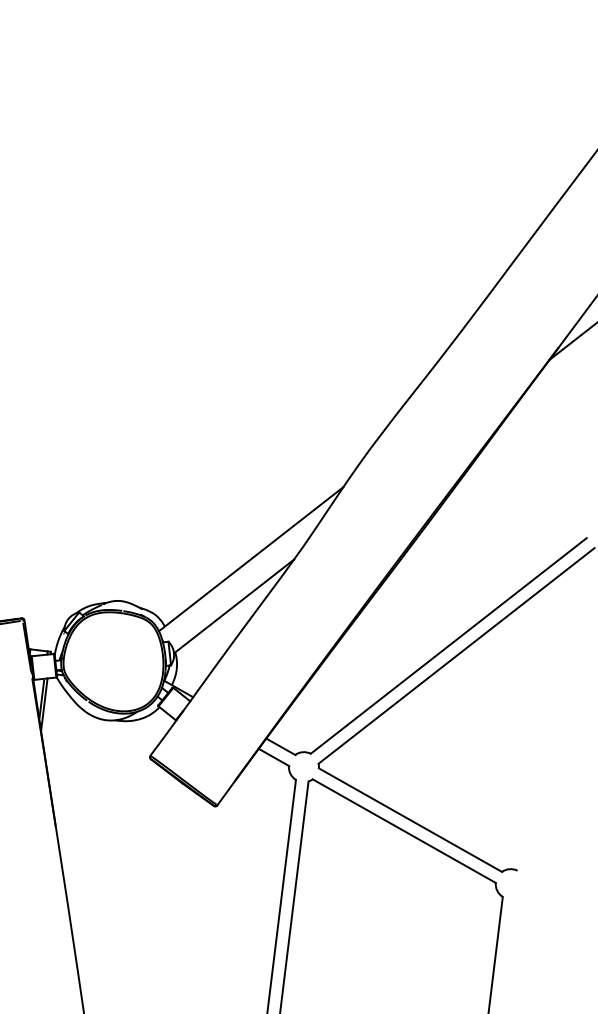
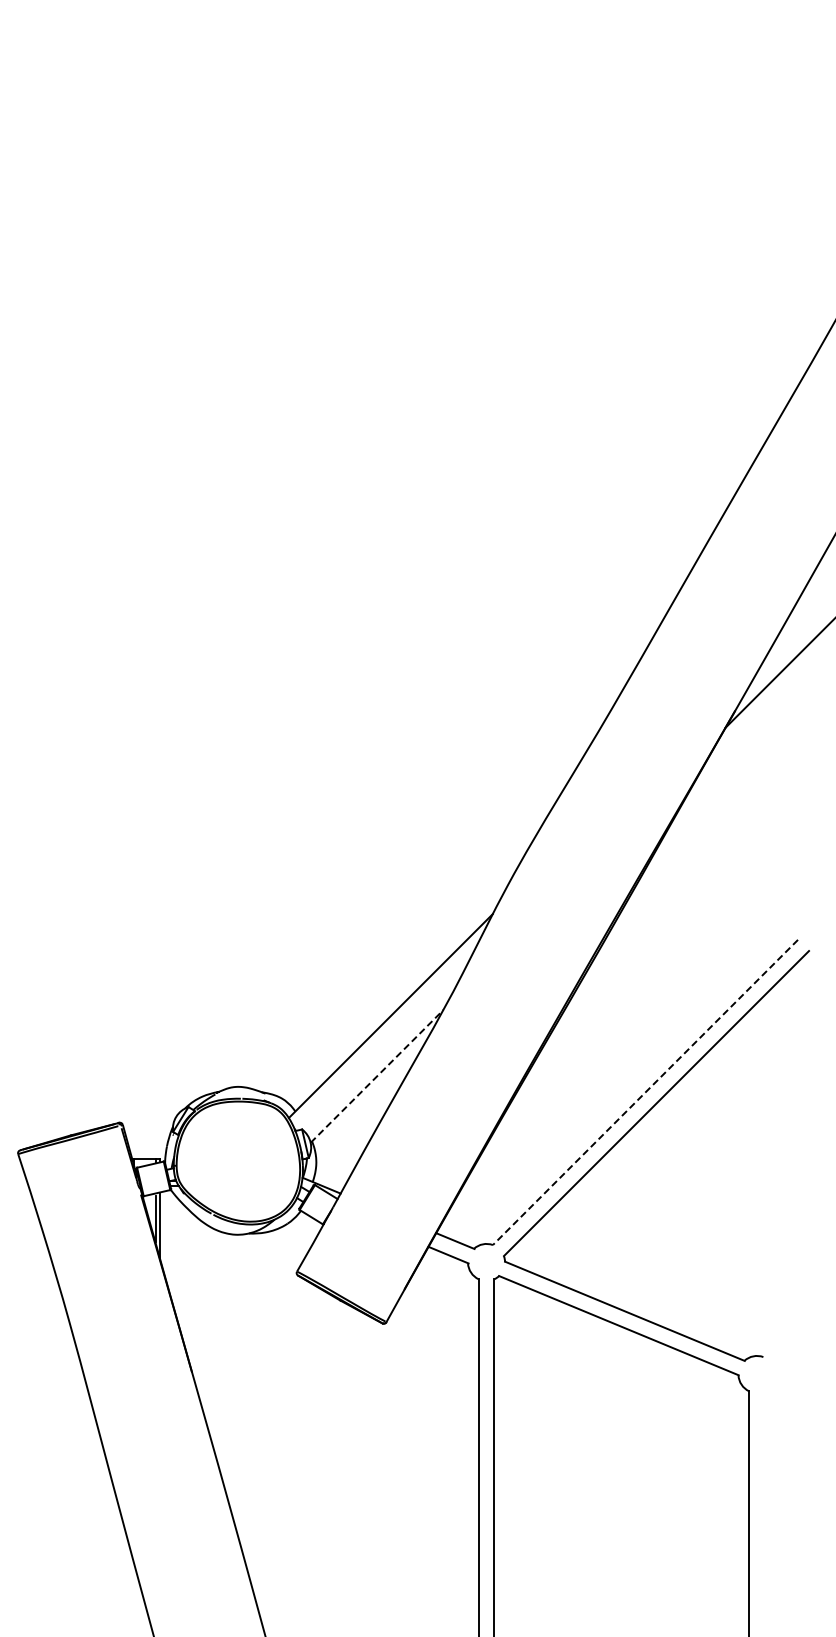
line: (234, 606) -> (377, 1076), solid -> dashed
line: (448, 645) -> (645, 1092), solid -> dashed

